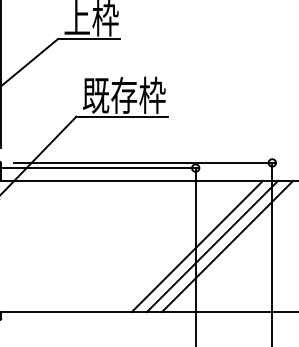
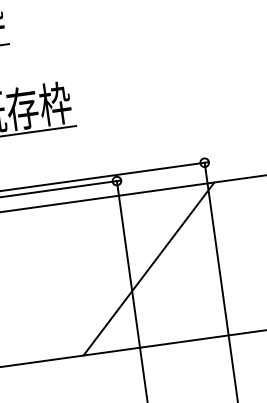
line: (197, 246) -> (131, 271), removed
line: (227, 246) -> (166, 266), removed

